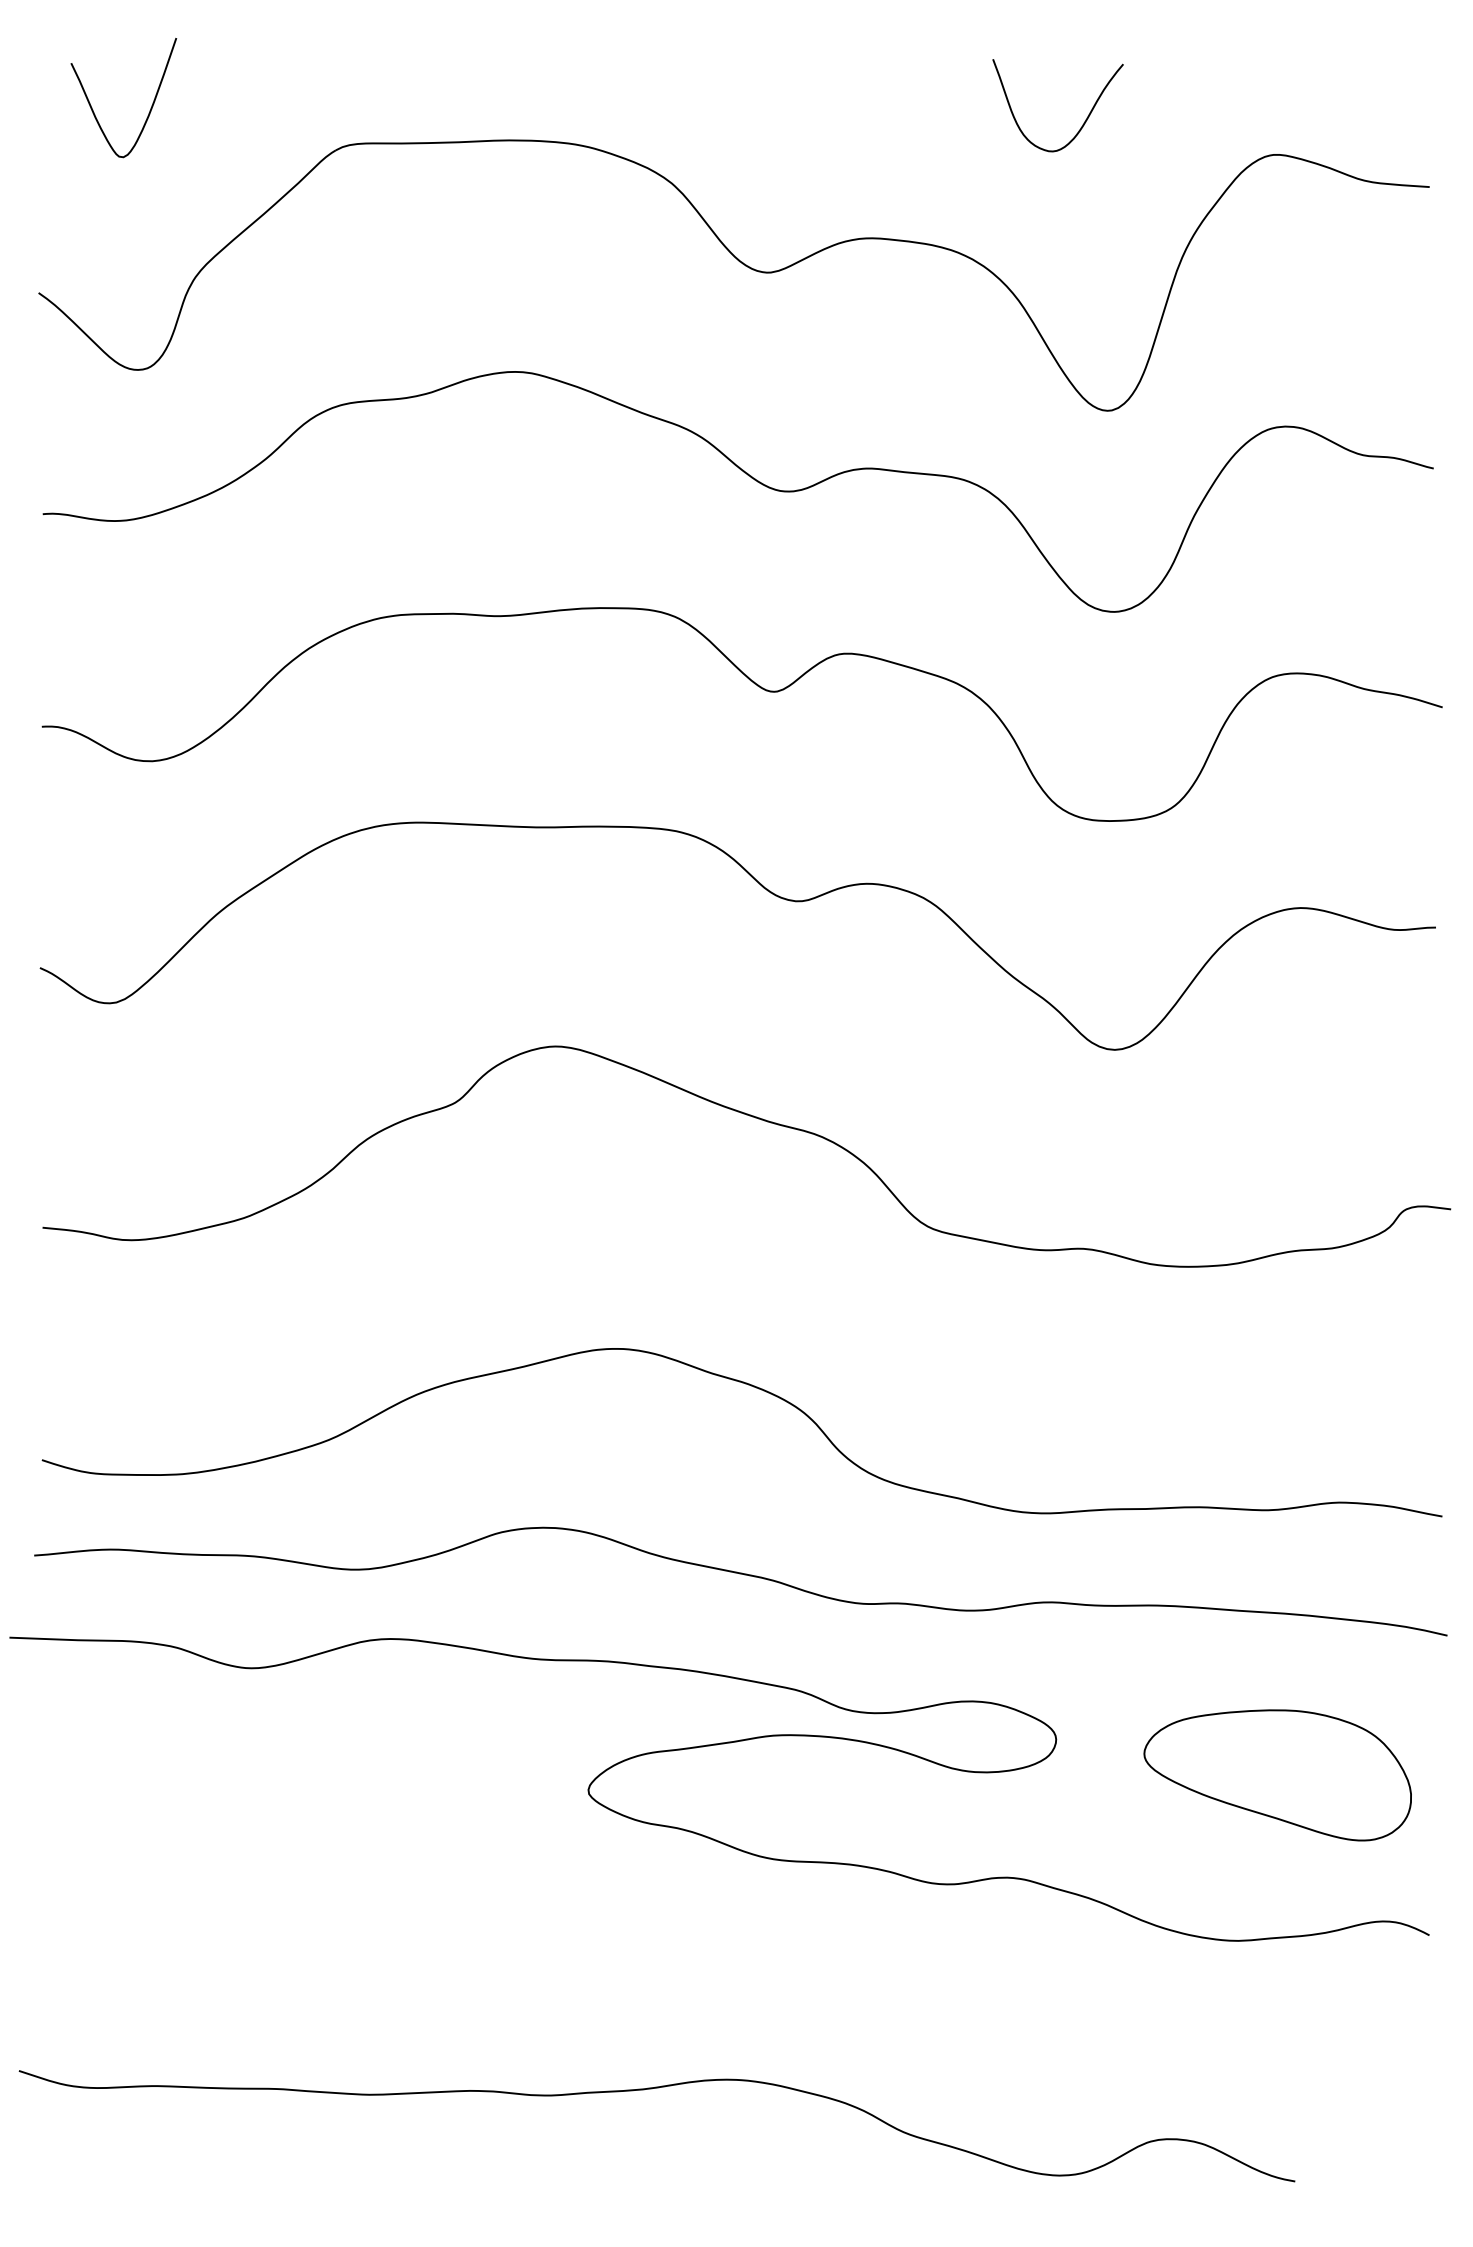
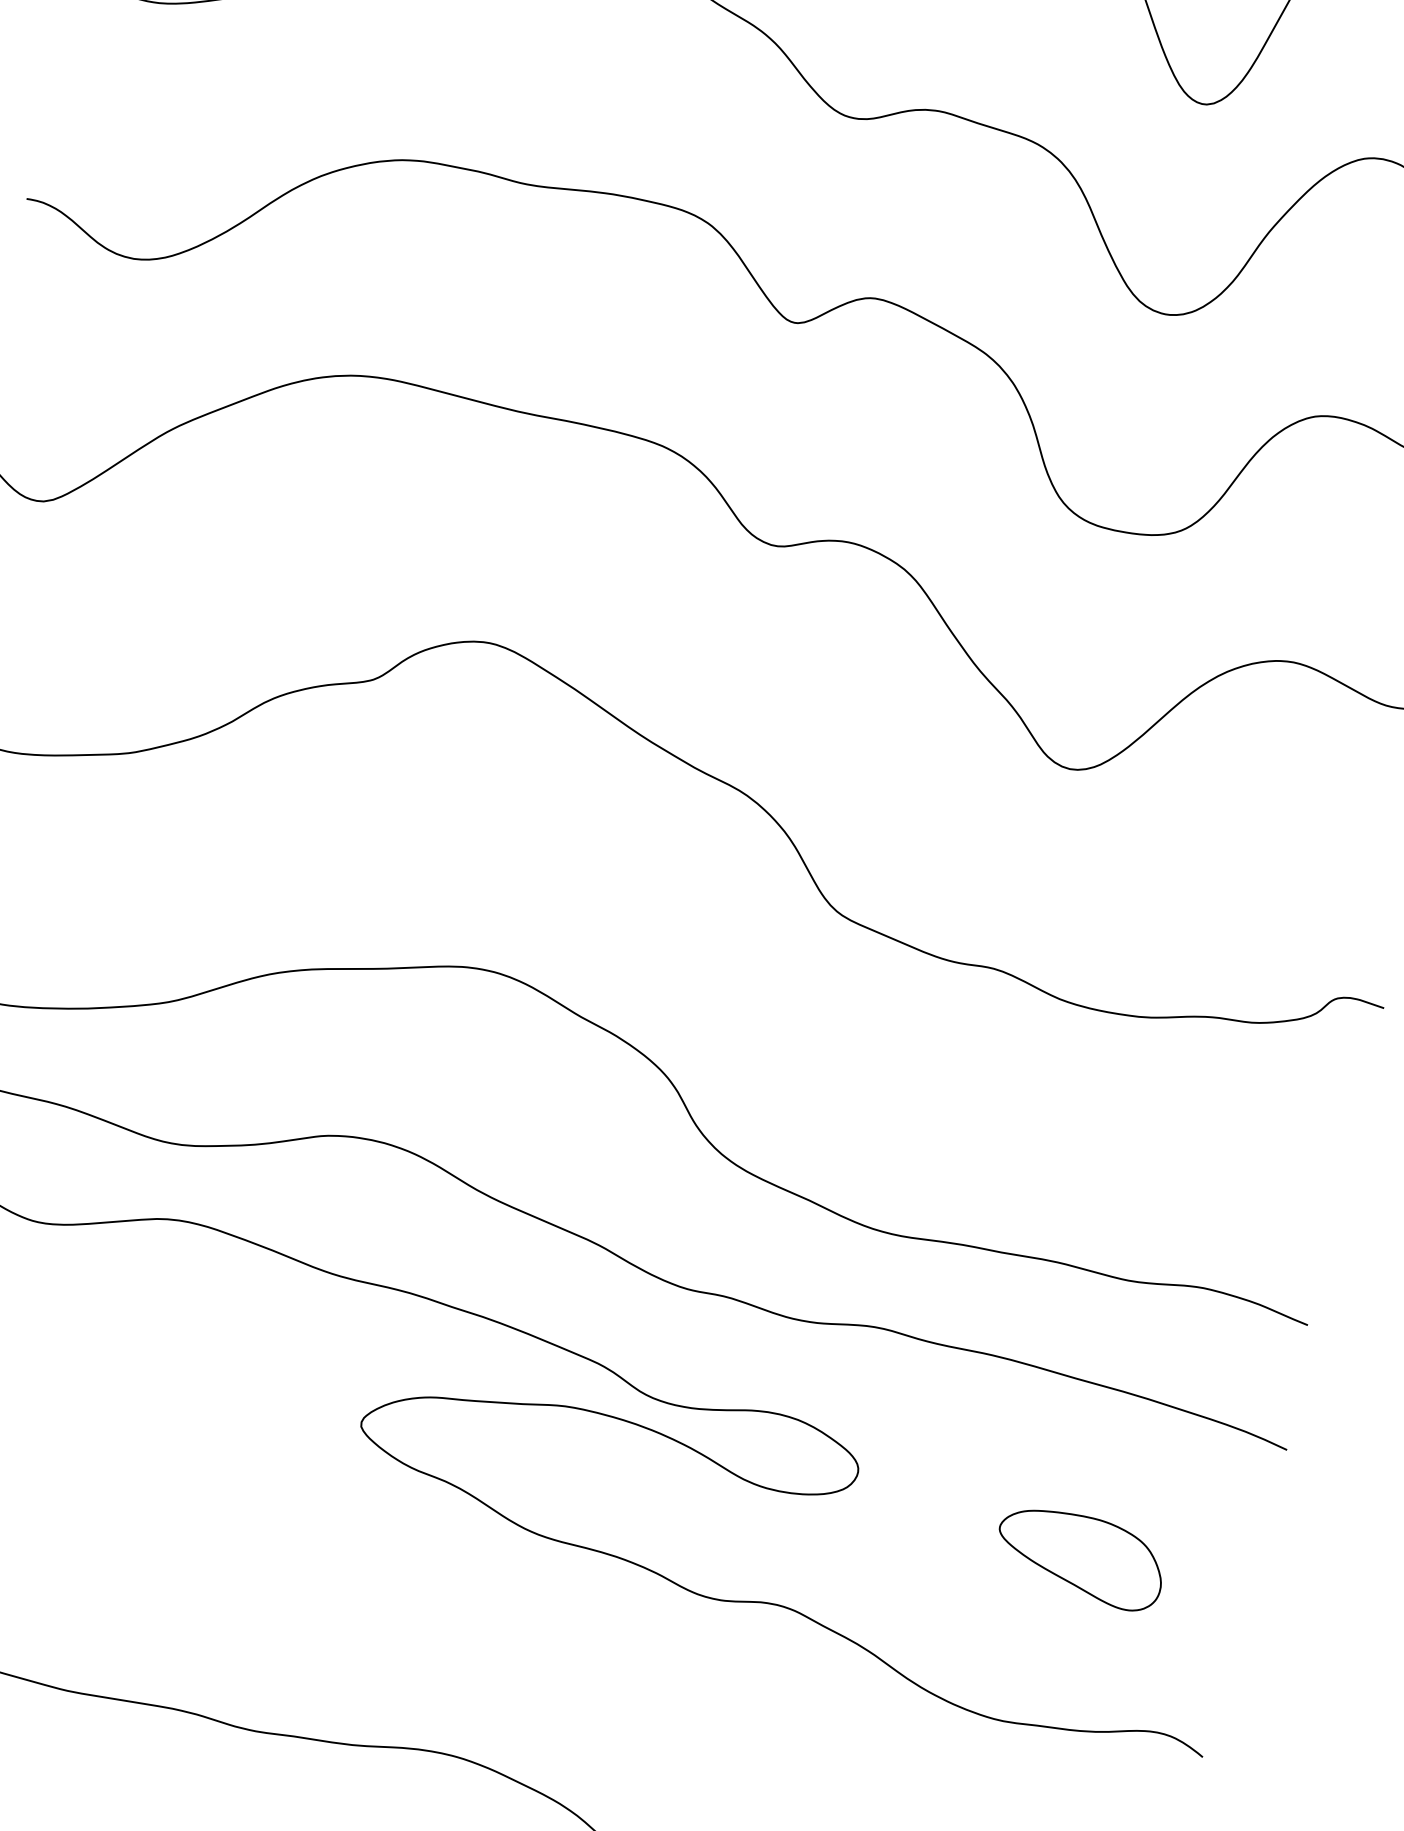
part: (1277, 1775) -> (1080, 1558), size x0.6

